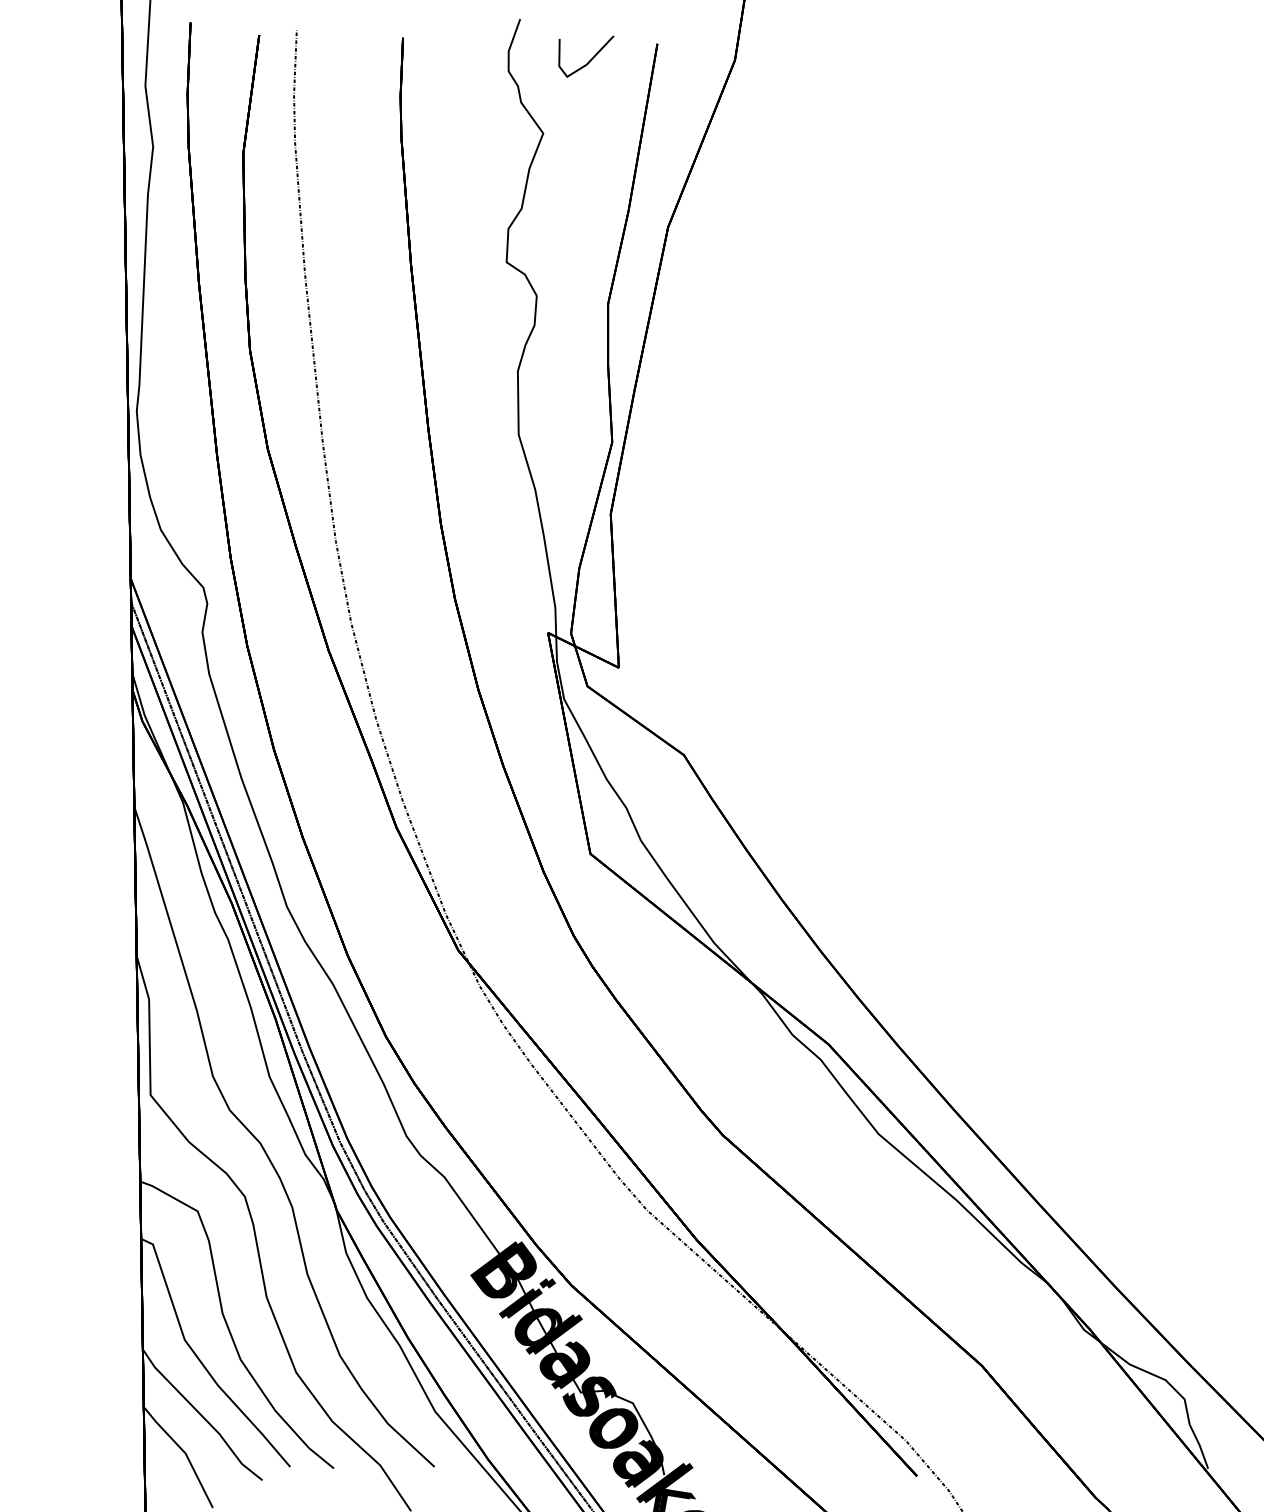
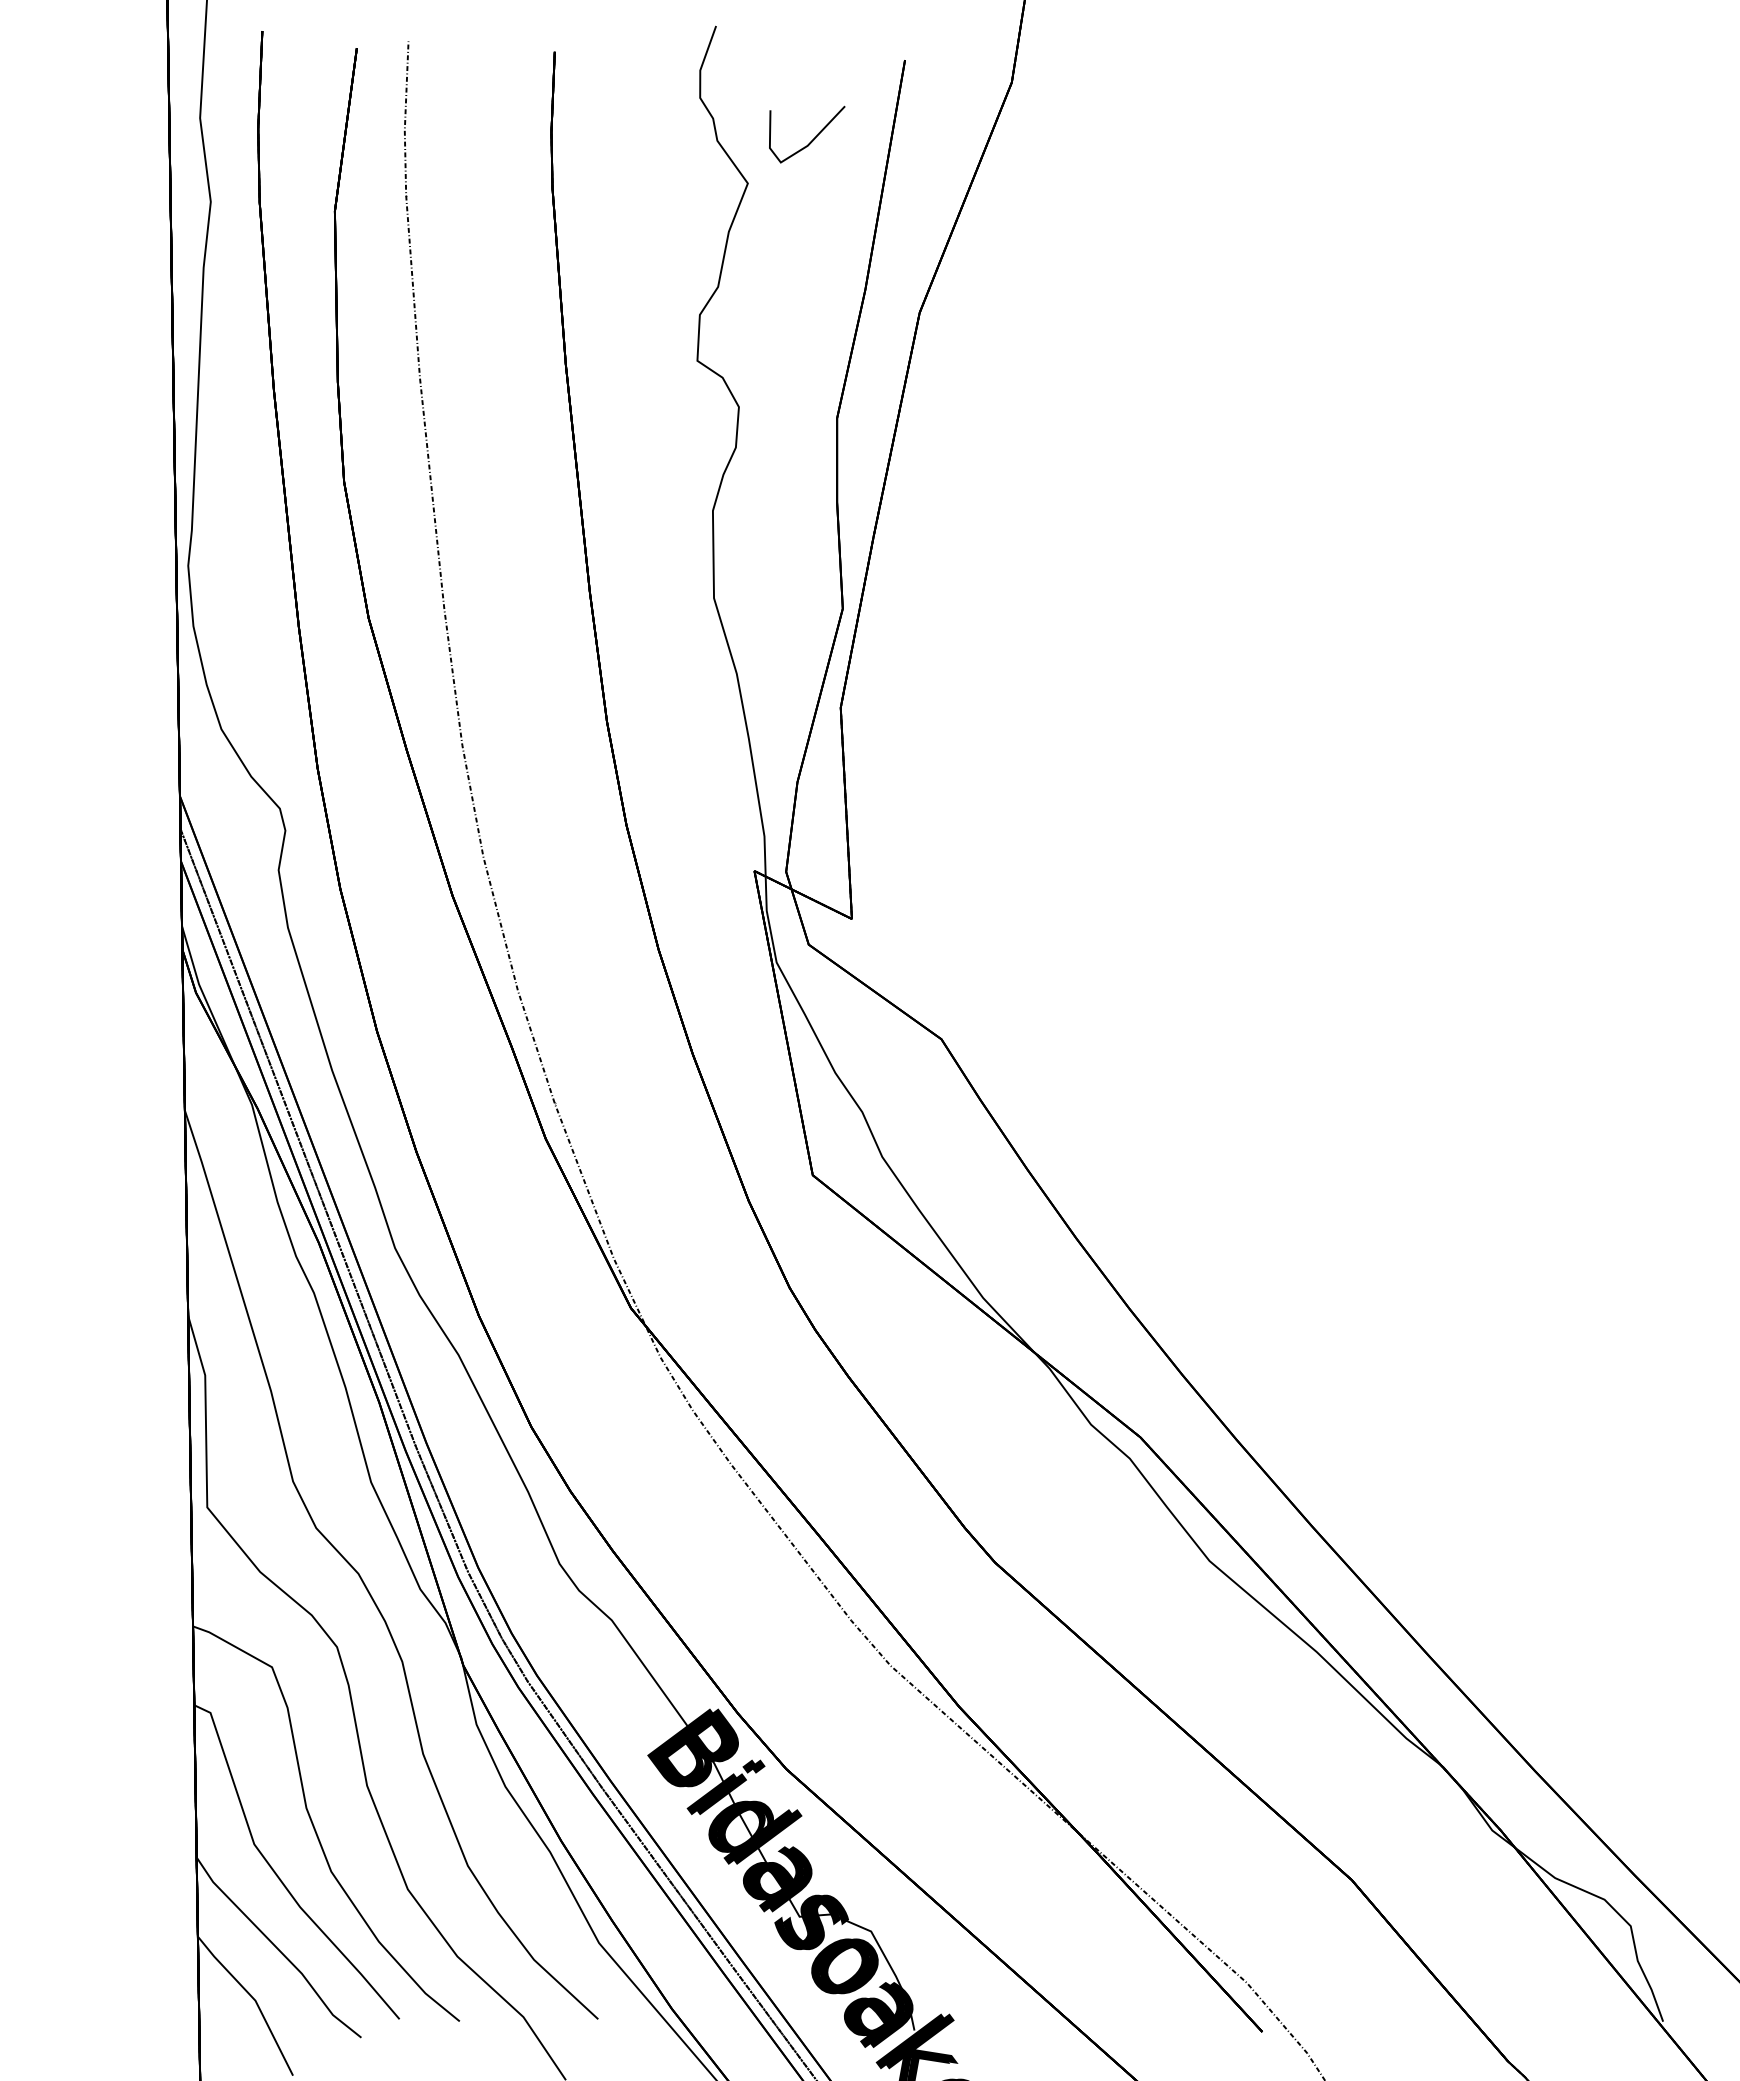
line: (590, 60) -> (812, 139), moved

